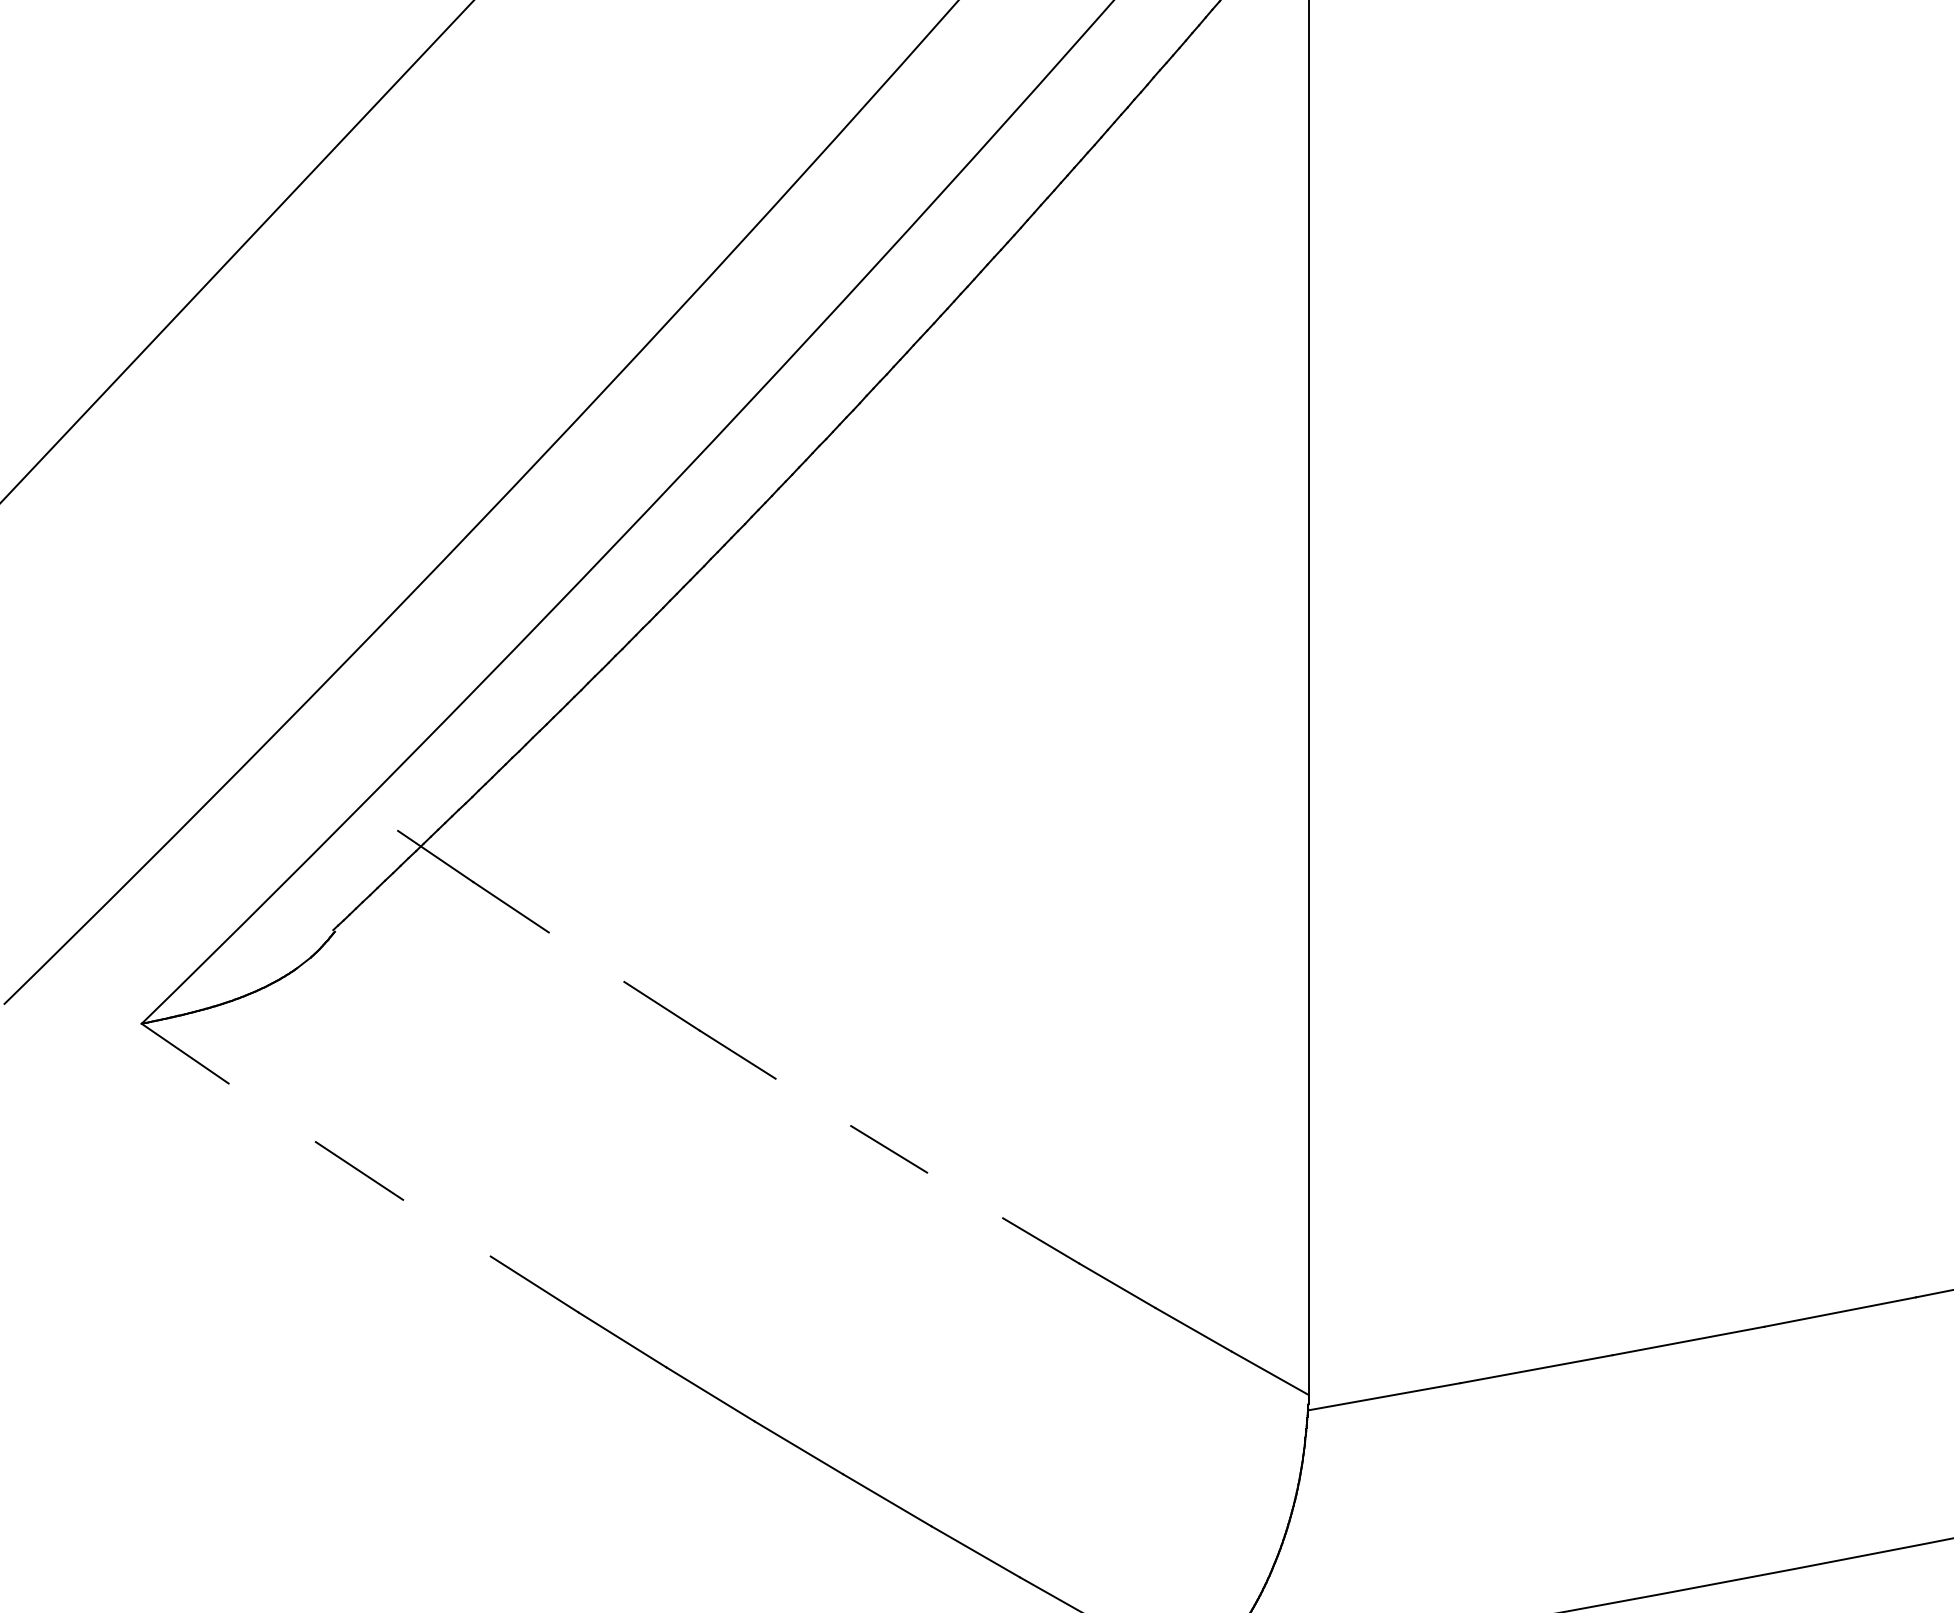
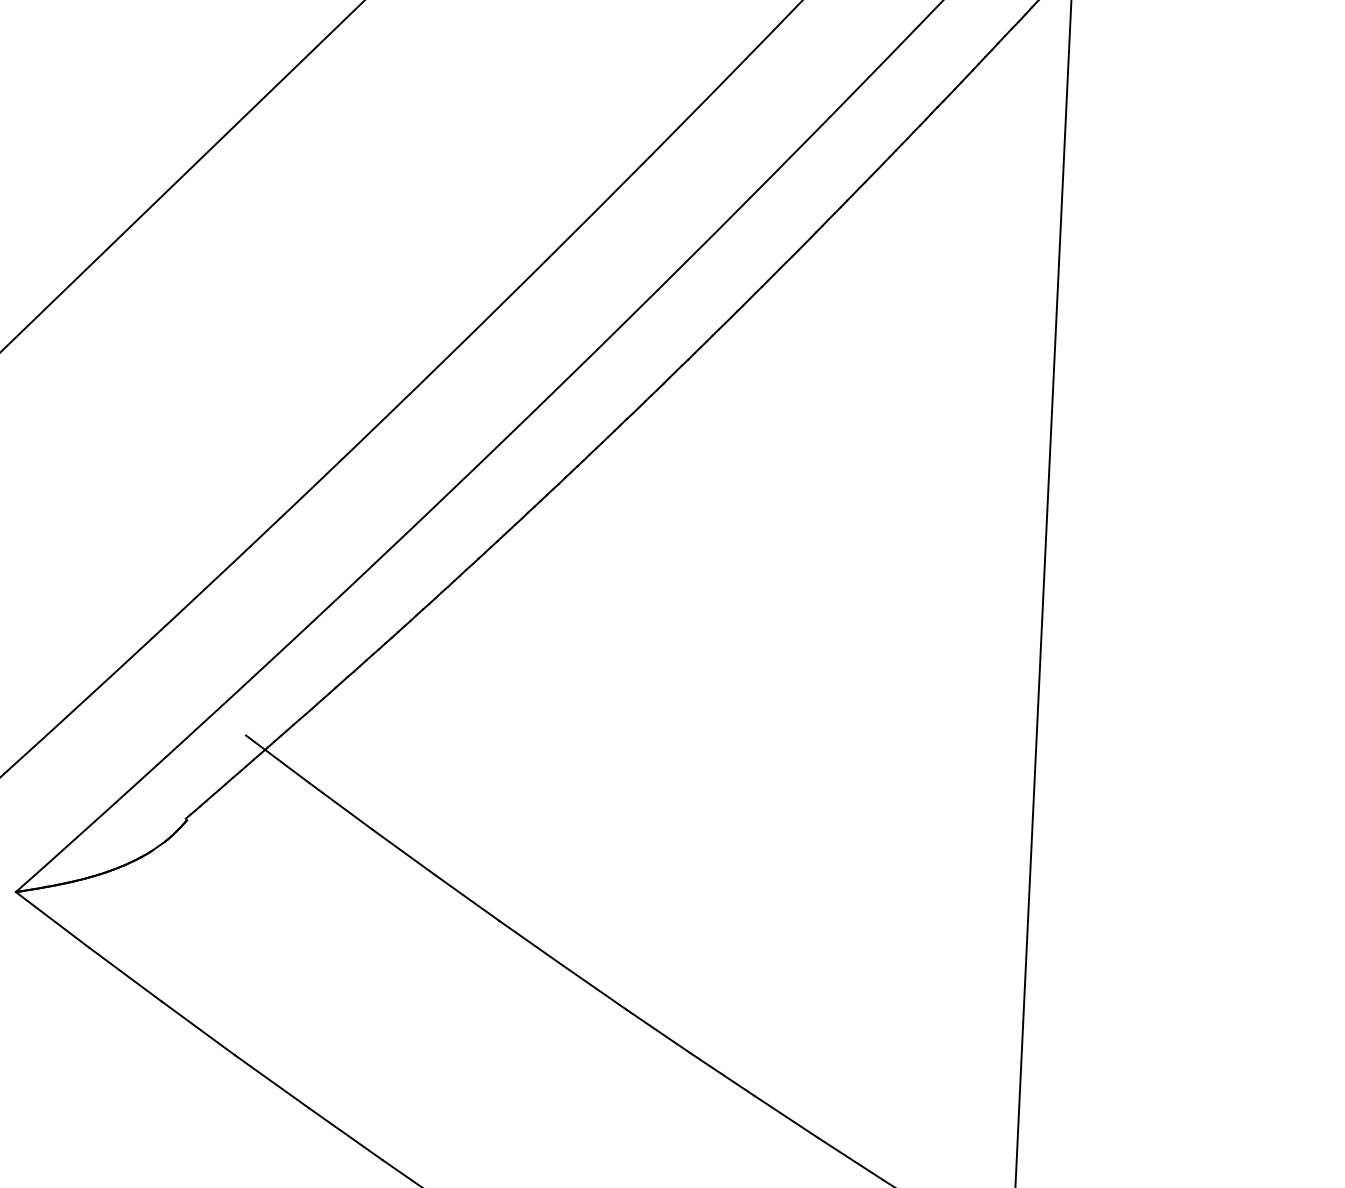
line: (586, 956) -> (404, 851), added
line: (813, 1102) -> (594, 987), added
line: (271, 1112) -> (124, 974), added
line: (965, 1195) -> (722, 1074), added
line: (446, 1227) -> (271, 1081), added

